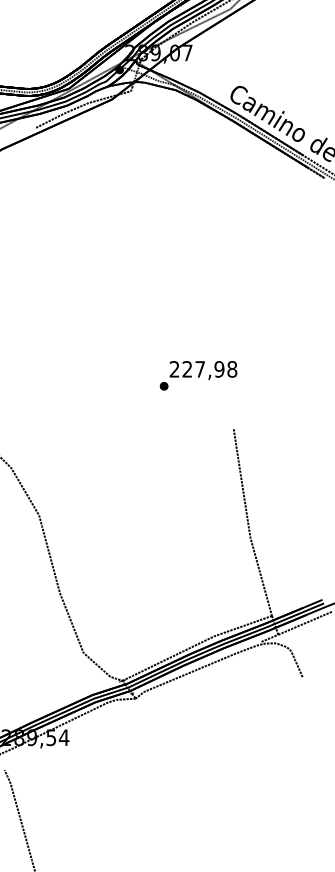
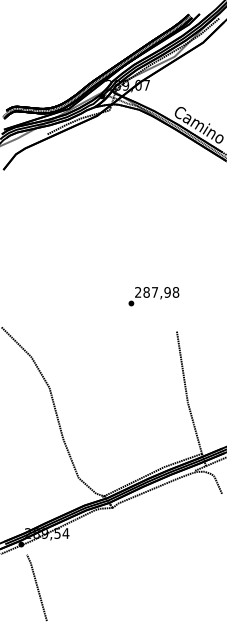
text: (187, 369) -> (146, 292), 227,98 -> 287,98

